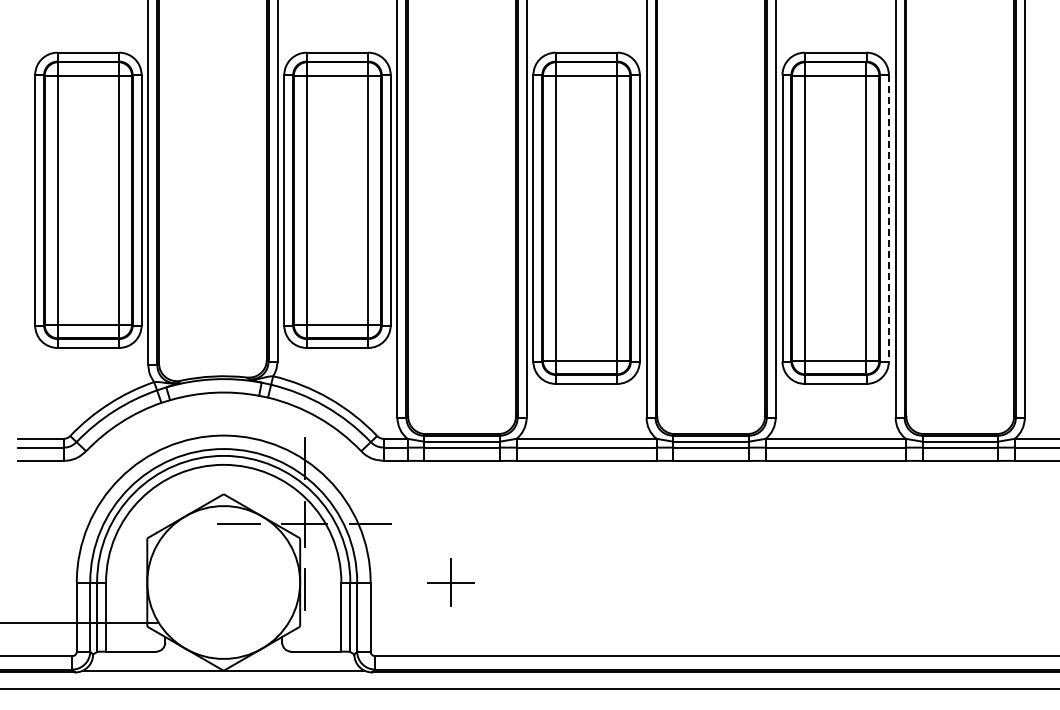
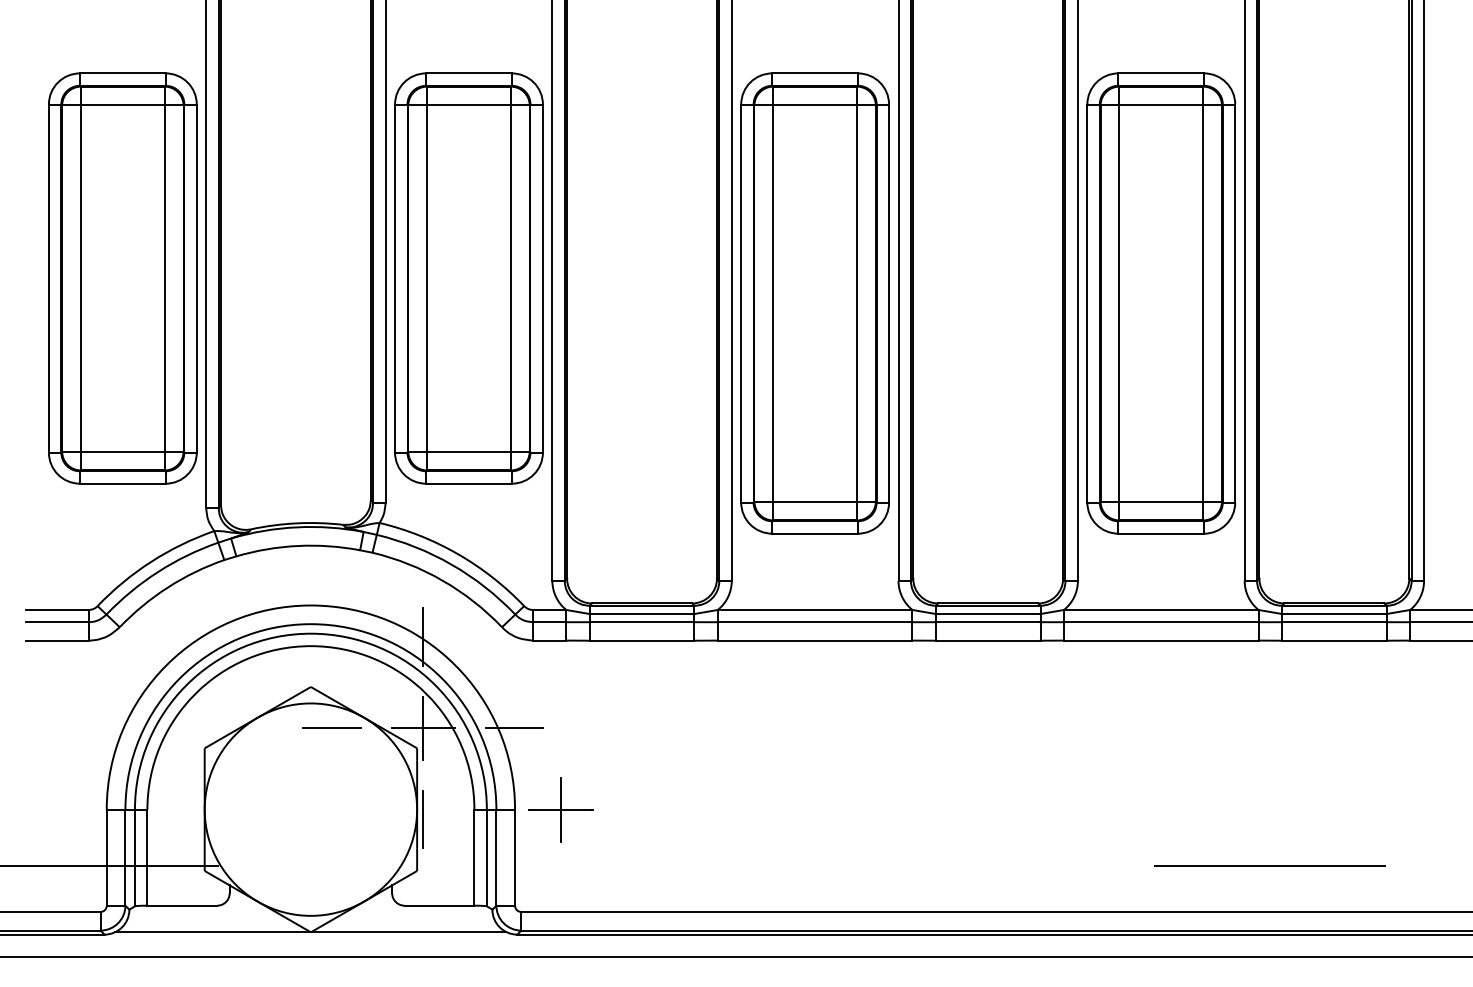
line: (888, 218) -> (1234, 303), dashed -> solid
part: (450, 582) -> (560, 809), moved
line: (913, 623) -> (1269, 866), added

